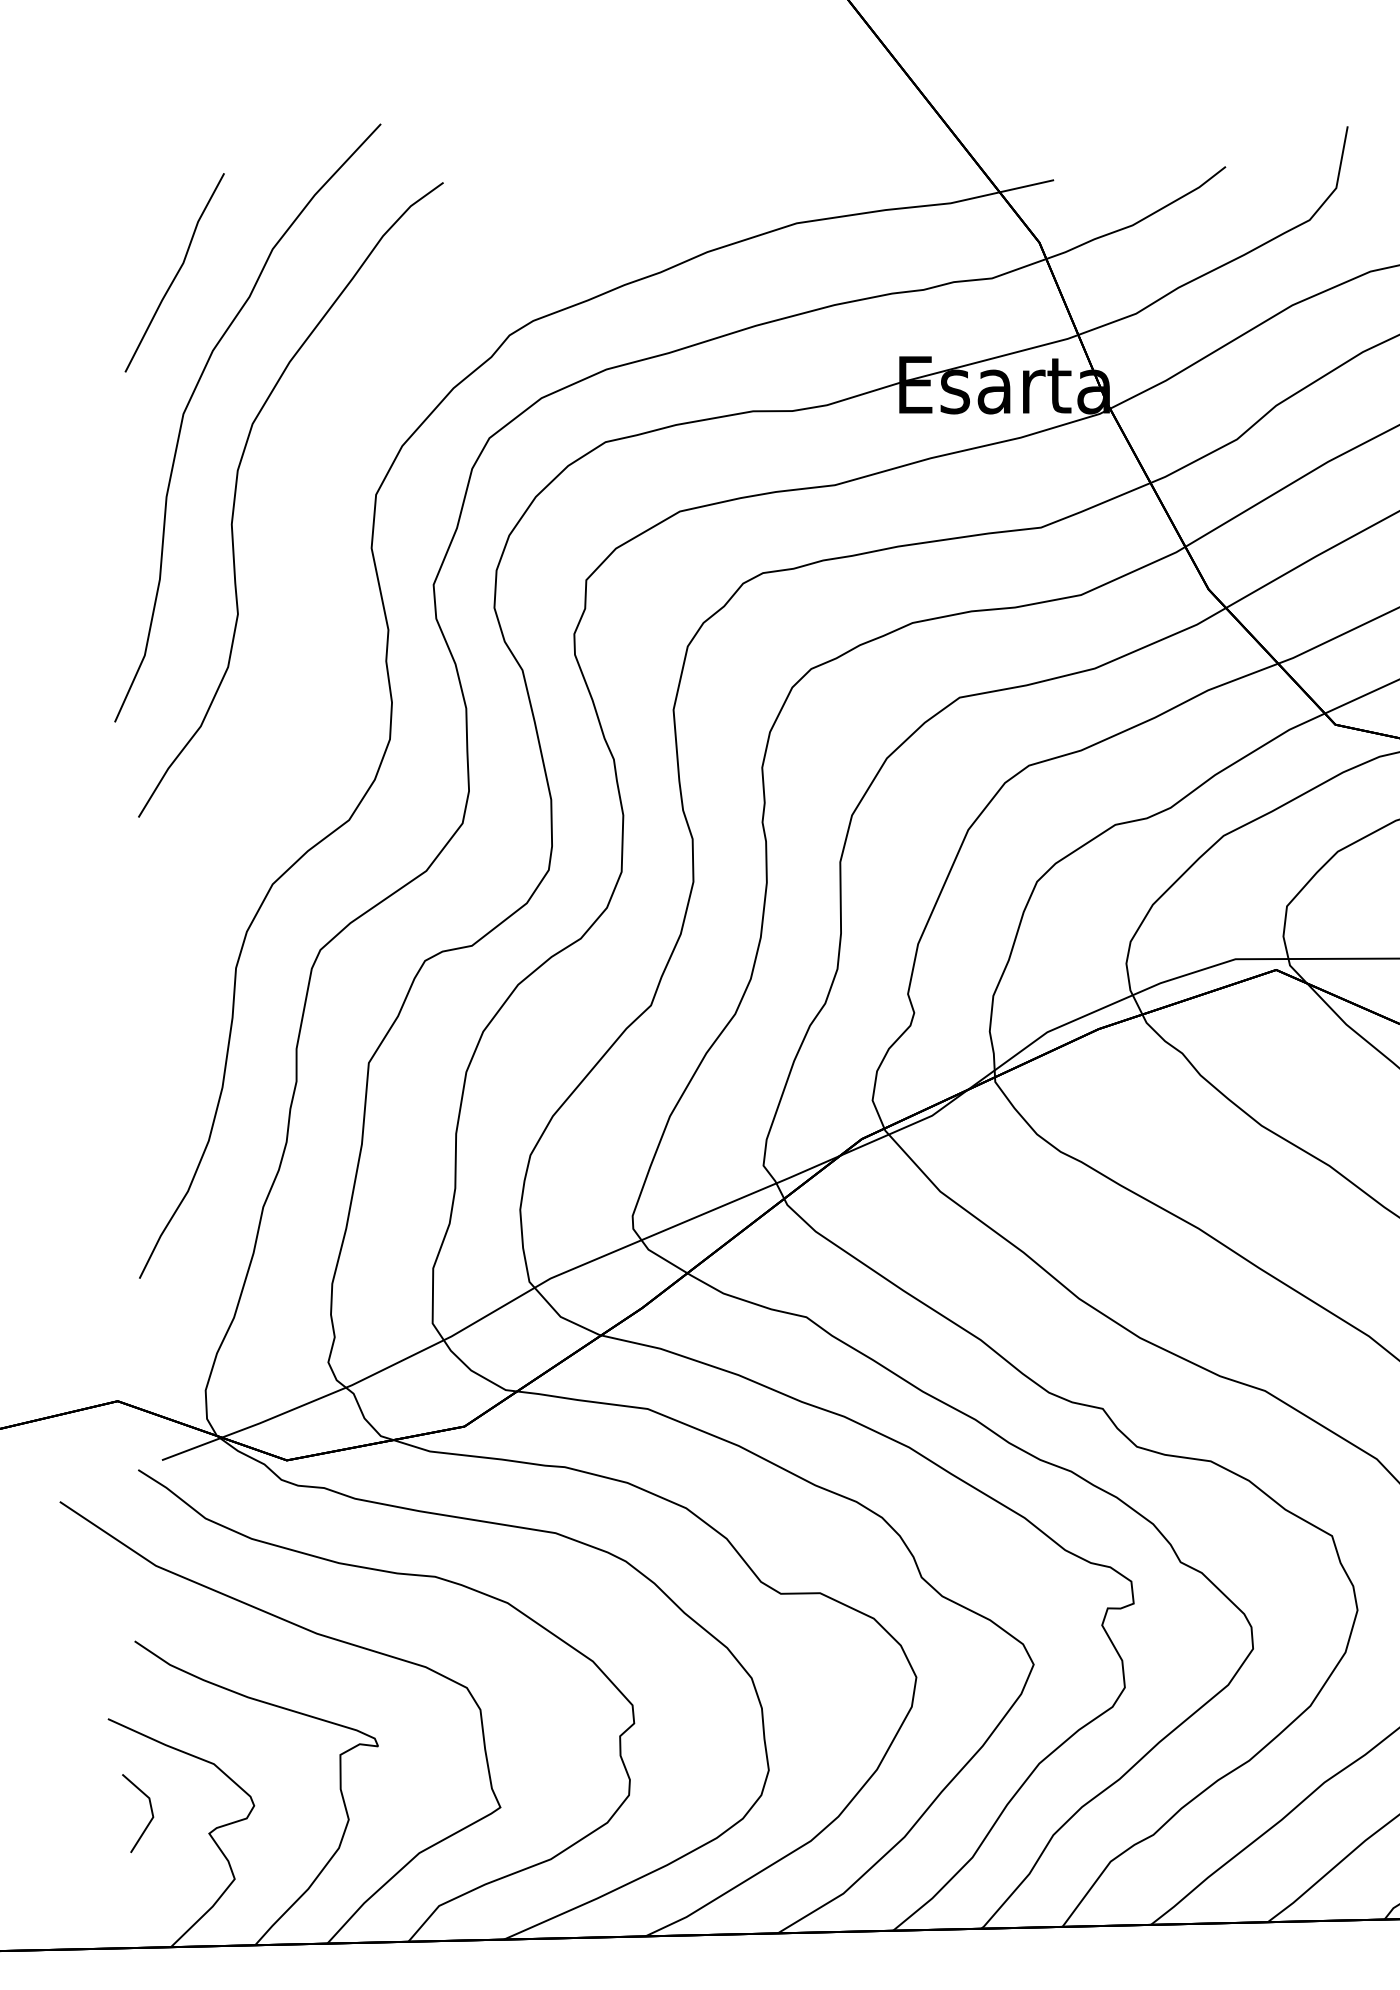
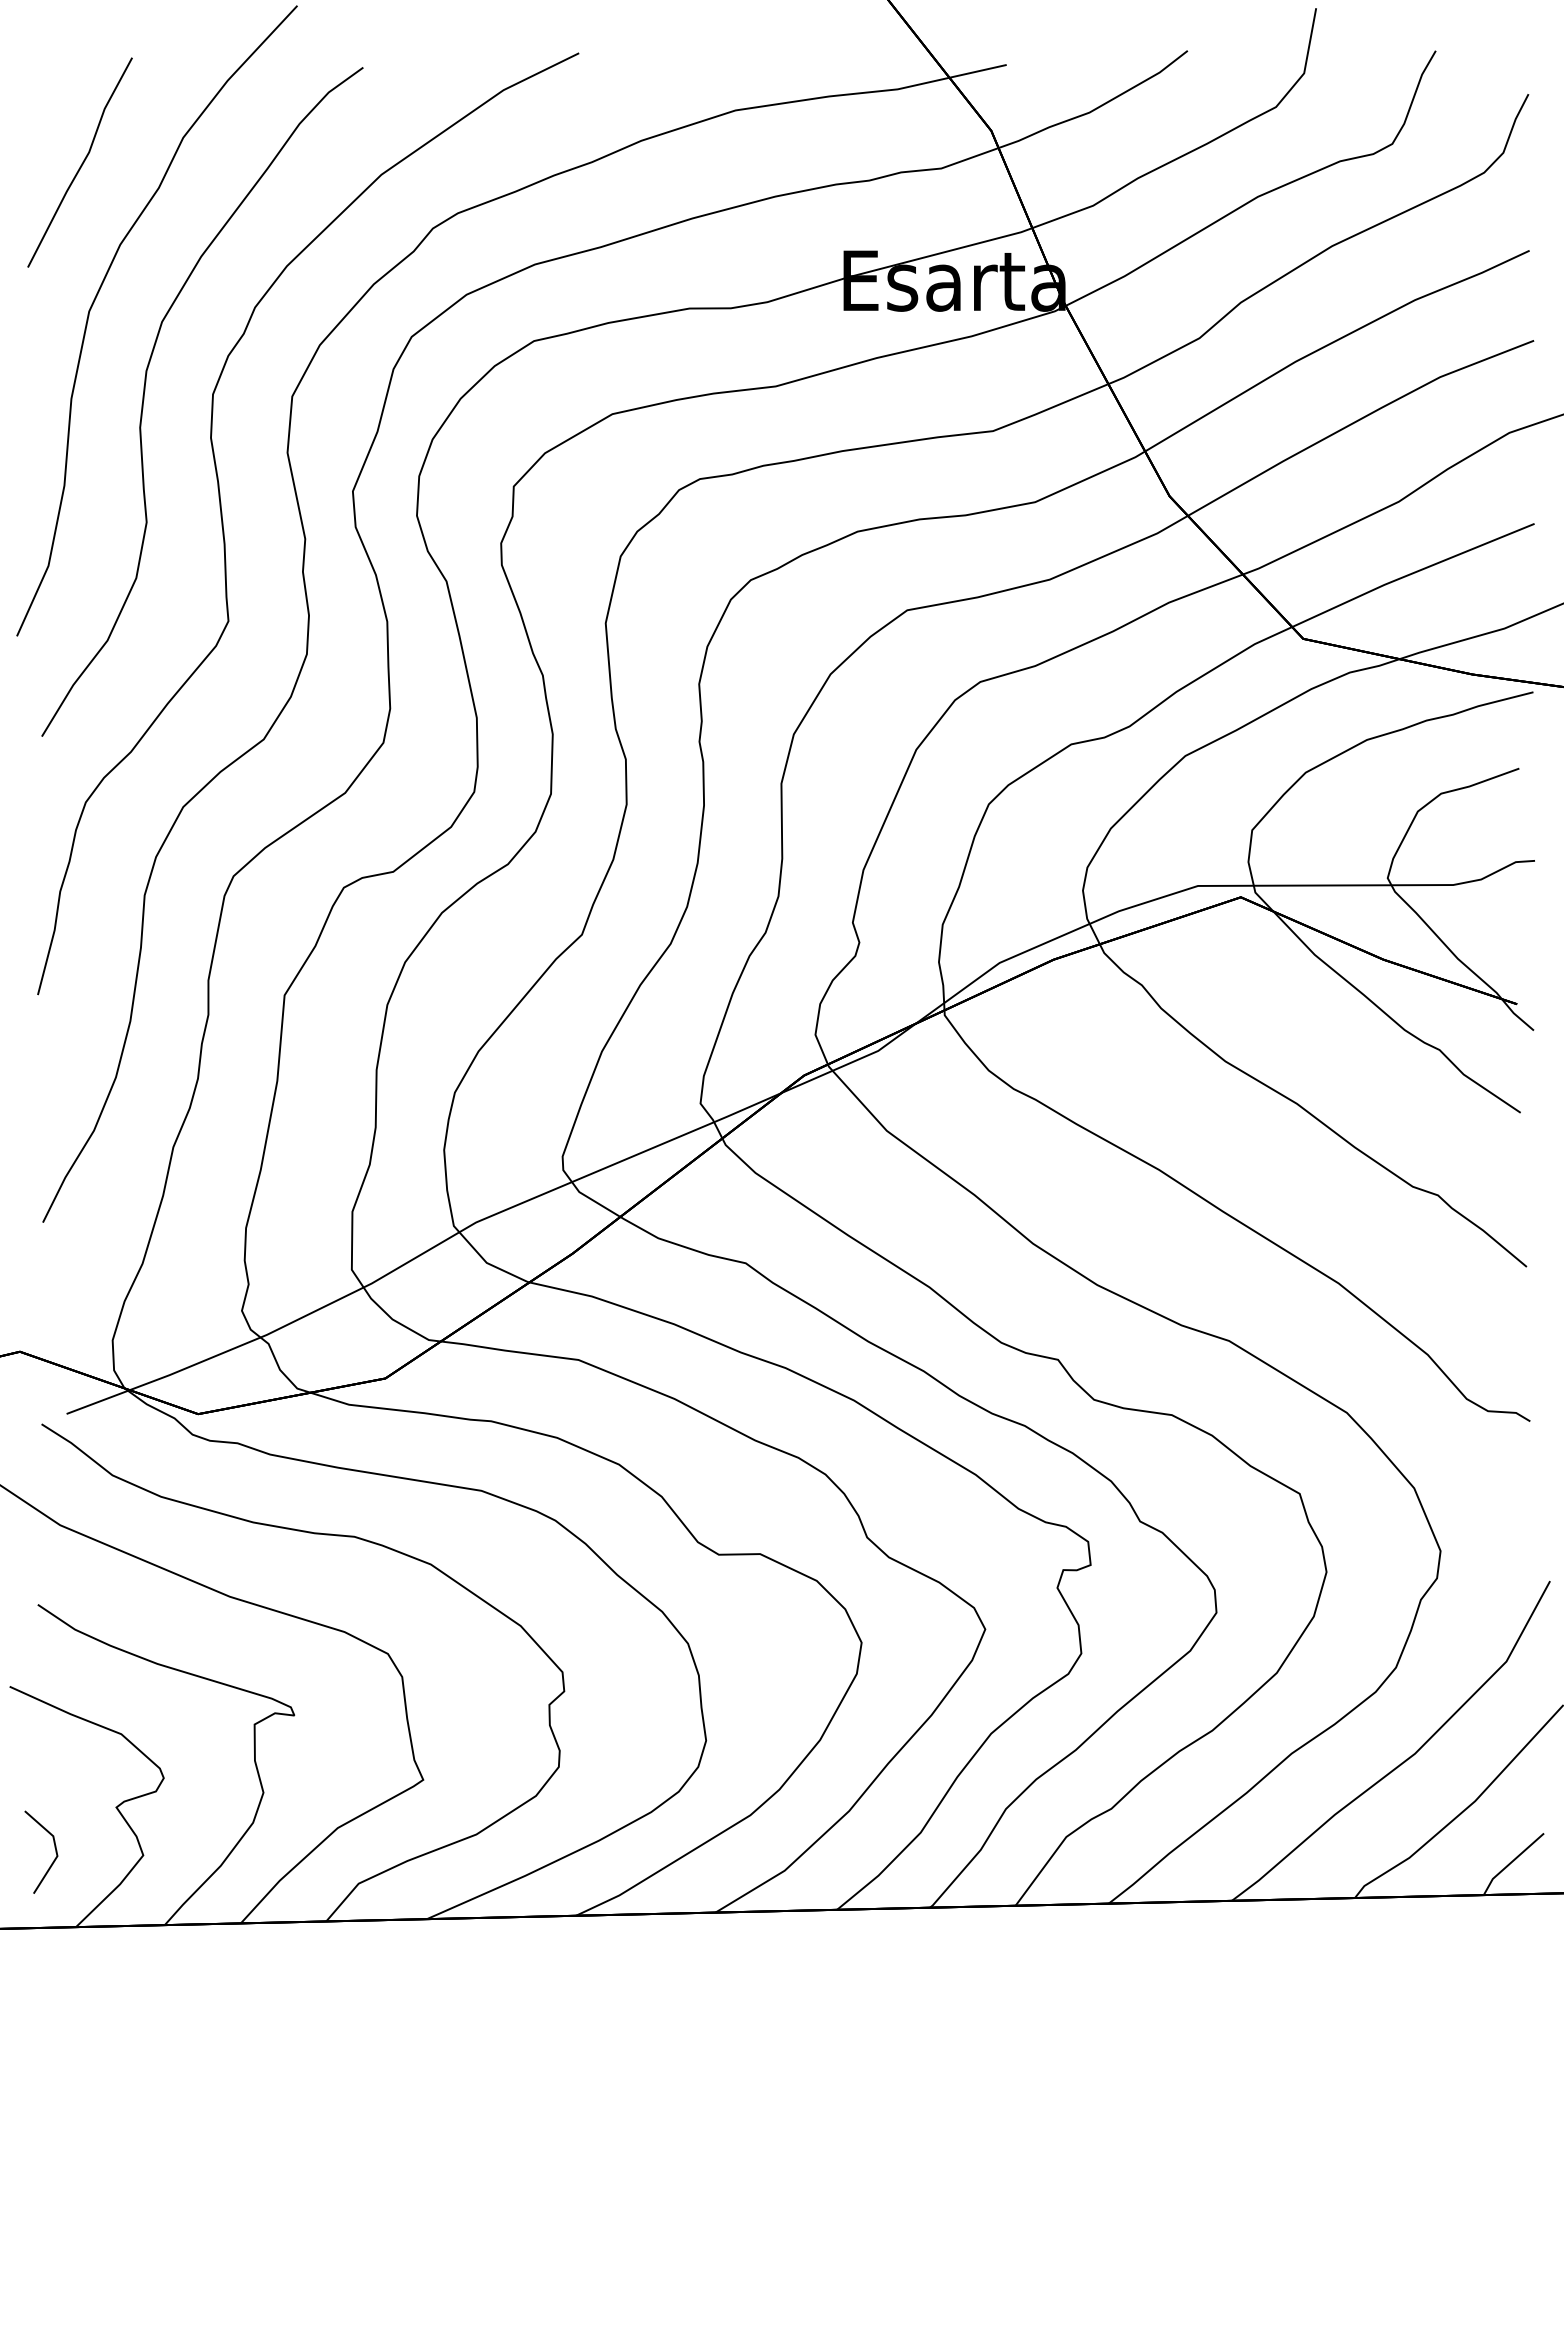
curve: (311, 621) -> (224, 530), added
line: (150, 1808) -> (54, 1847), moved

